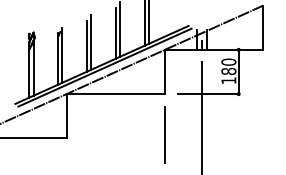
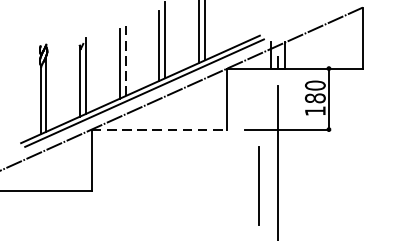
line: (91, 41) -> (126, 57), solid -> dashed
line: (116, 94) -> (160, 130), solid -> dashed
line: (164, 134) -> (258, 185), moved

